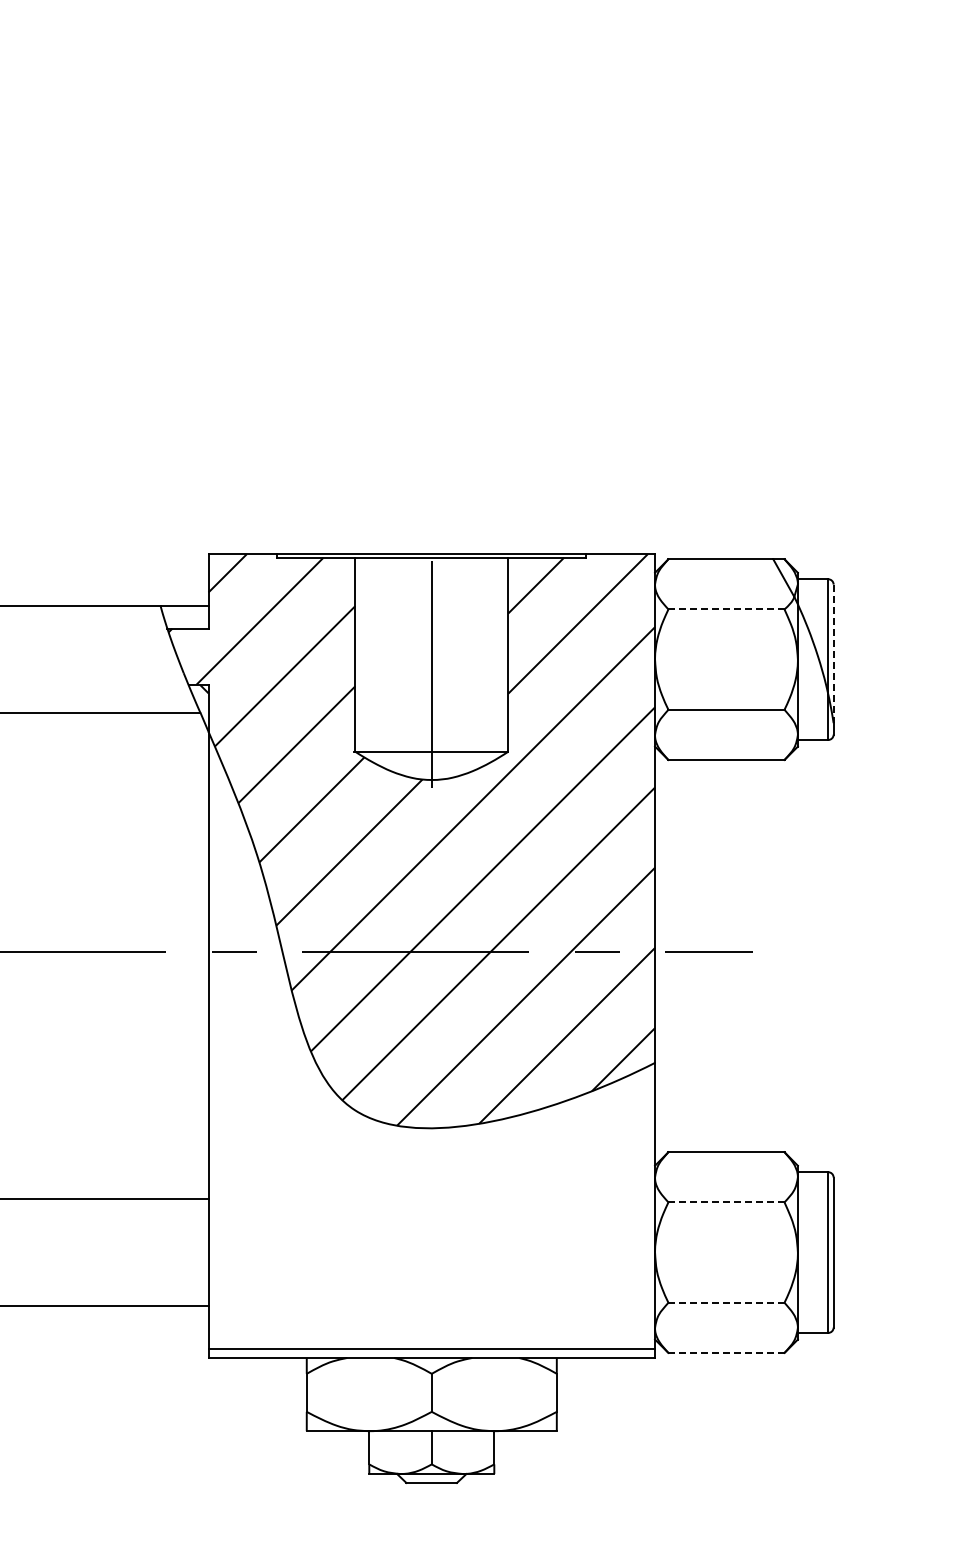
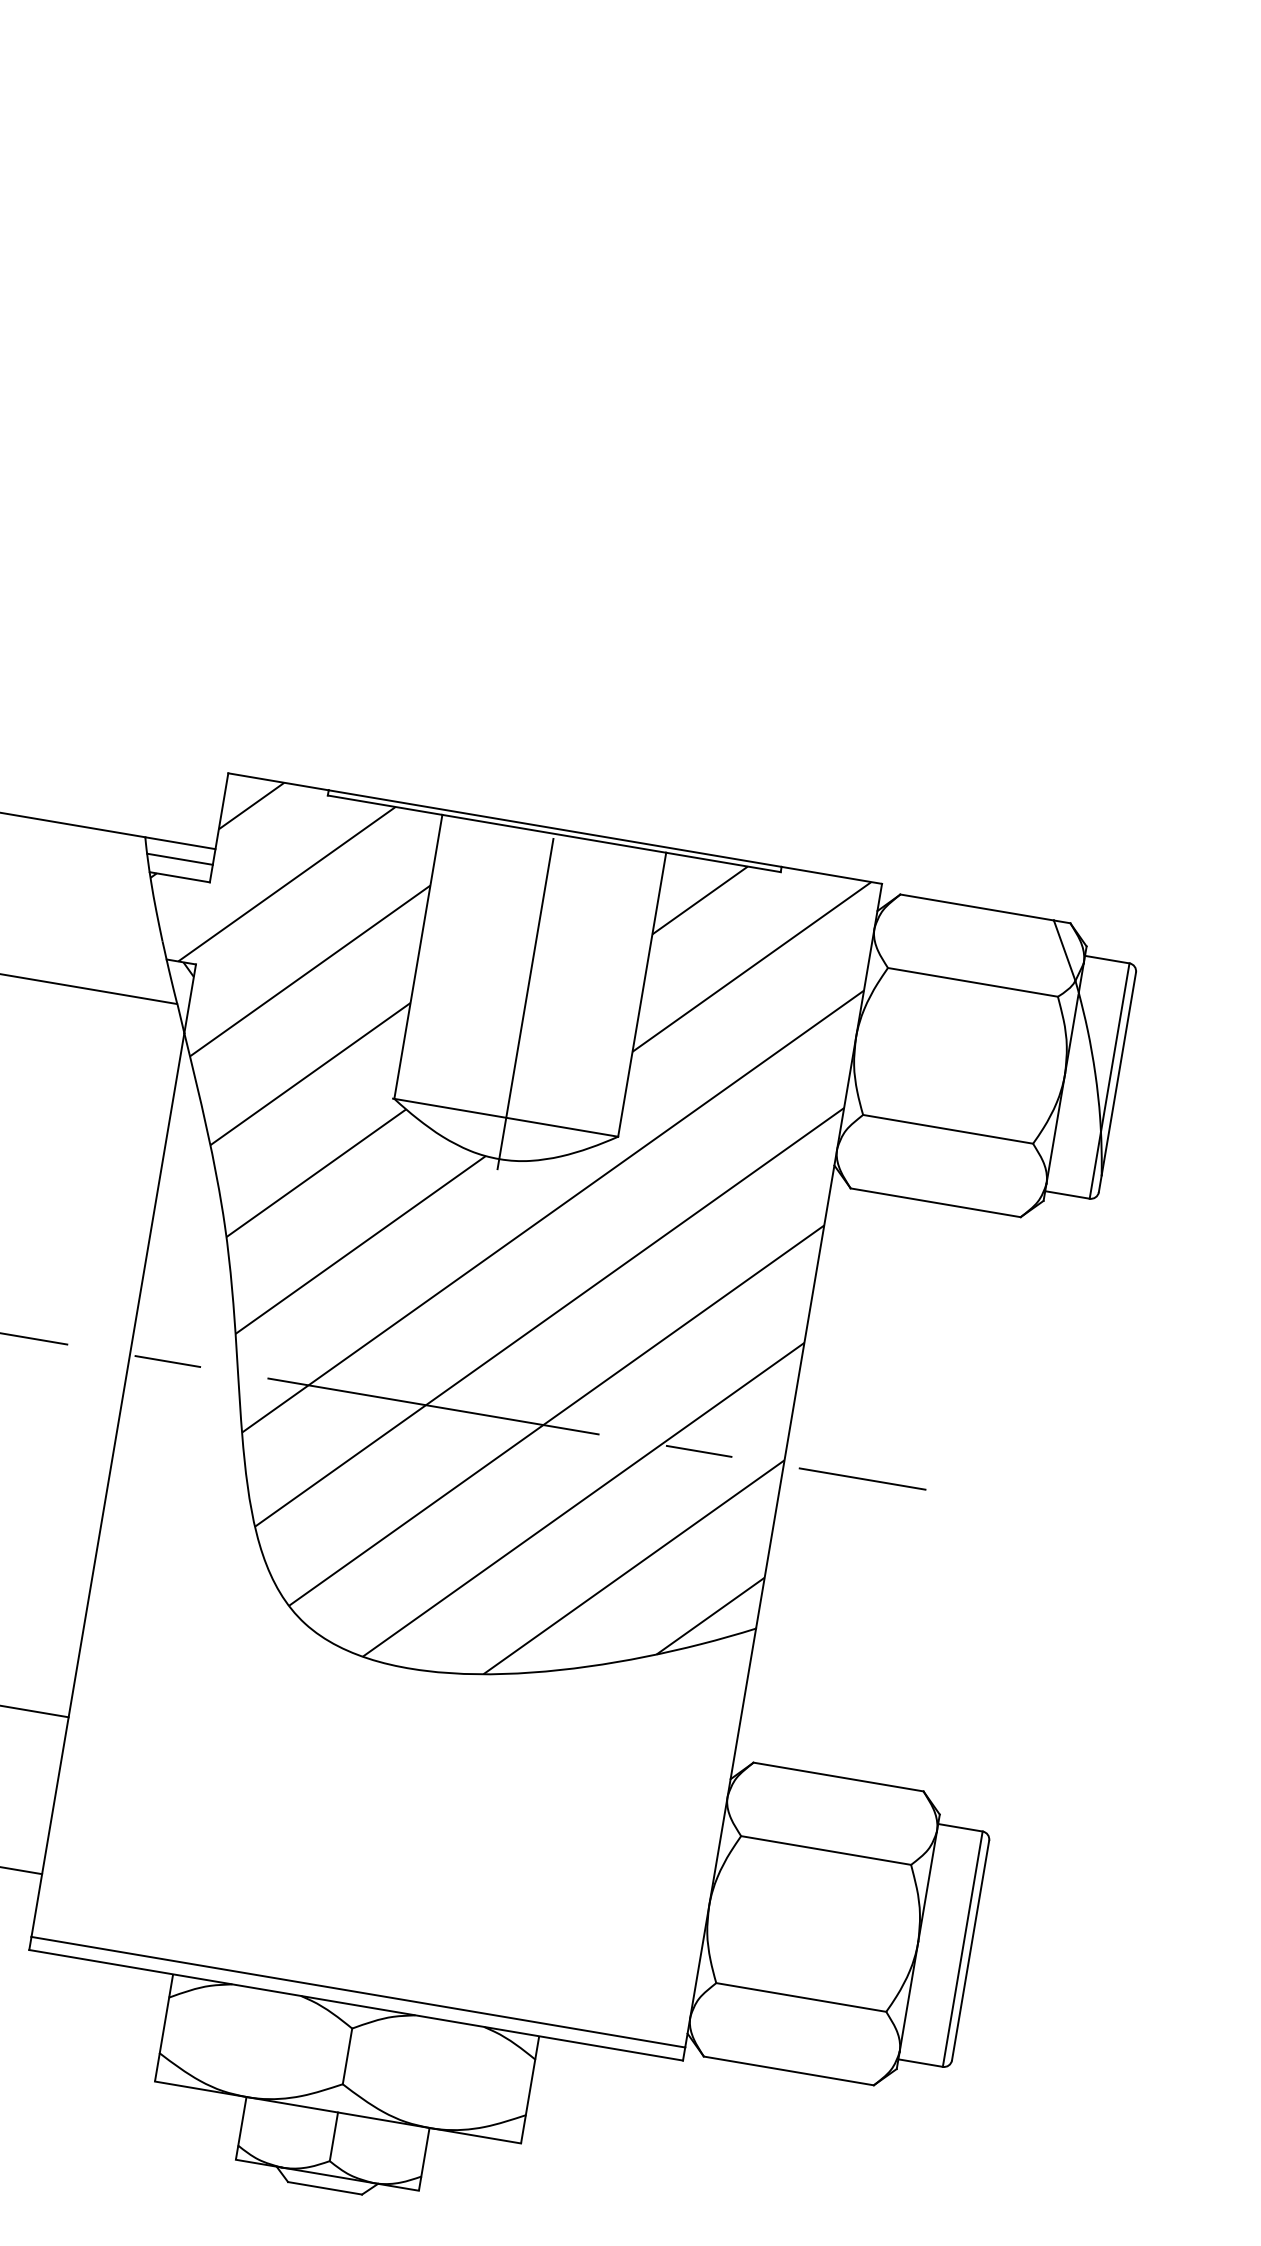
line: (726, 609) -> (972, 982), dashed -> solid
line: (185, 616) -> (179, 858), added
line: (833, 654) -> (1118, 1074), dashed -> solid
line: (726, 1202) -> (826, 1850), dashed -> solid
line: (726, 1302) -> (801, 1997), dashed -> solid
line: (726, 1352) -> (788, 2070), dashed -> solid

